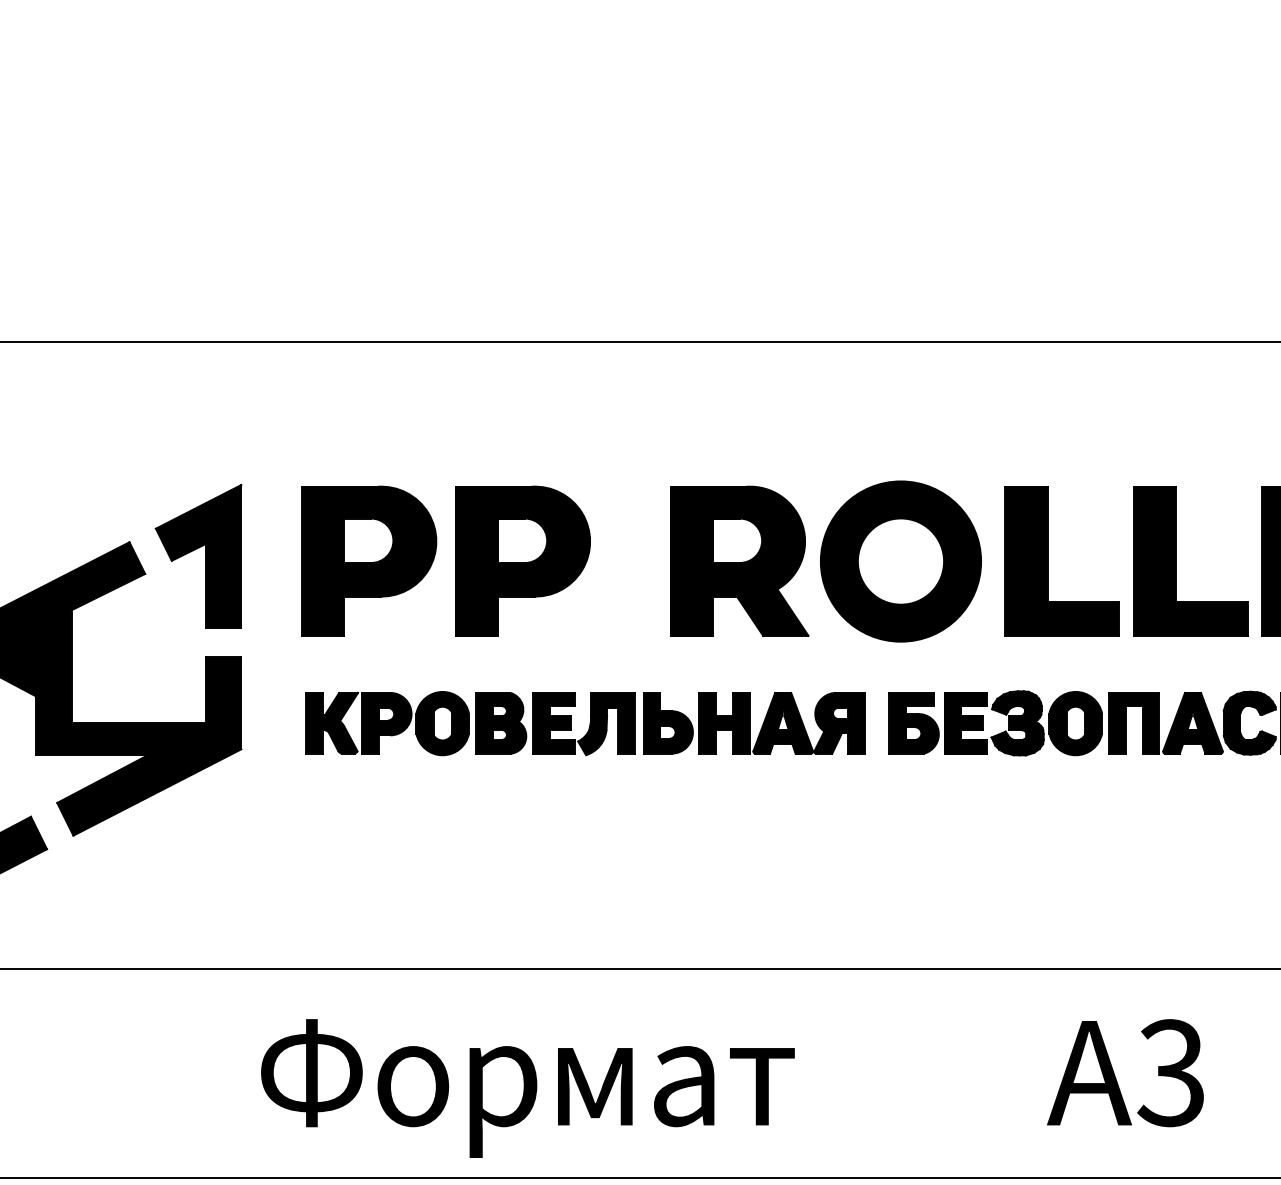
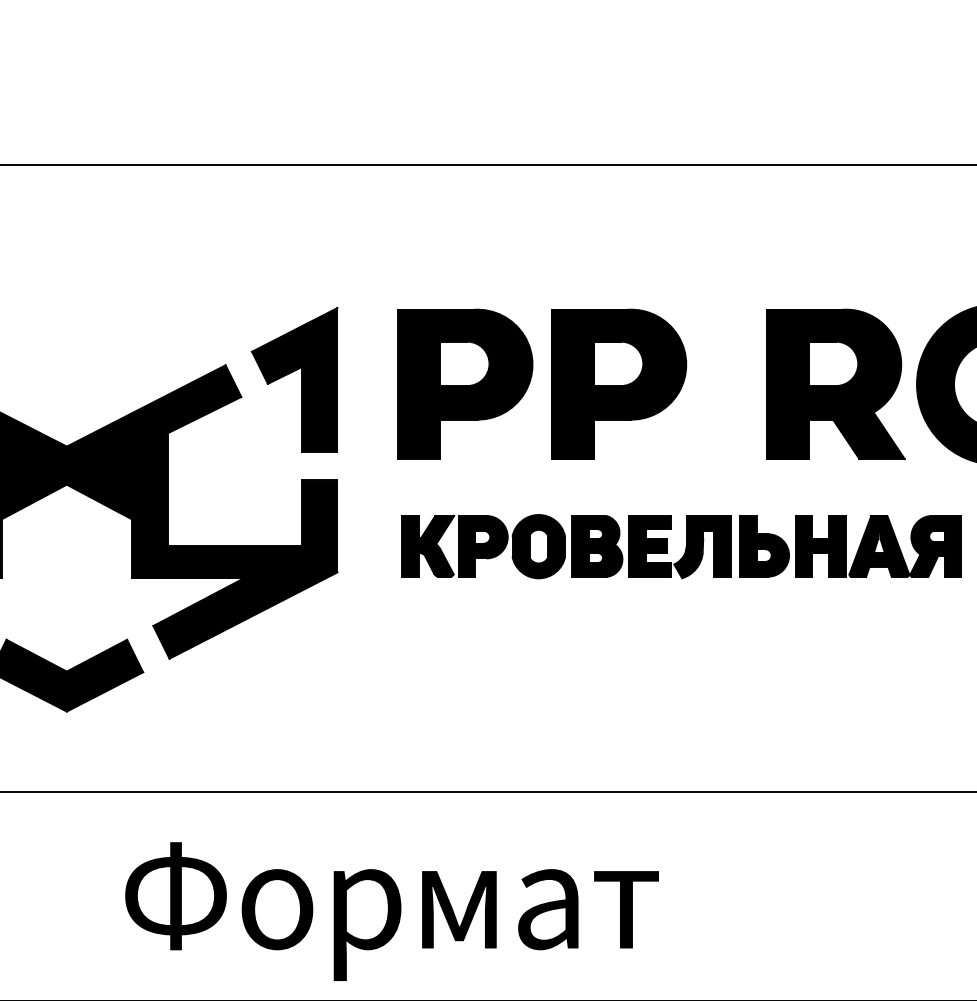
text: (527, 1088) -> (391, 911), moved

